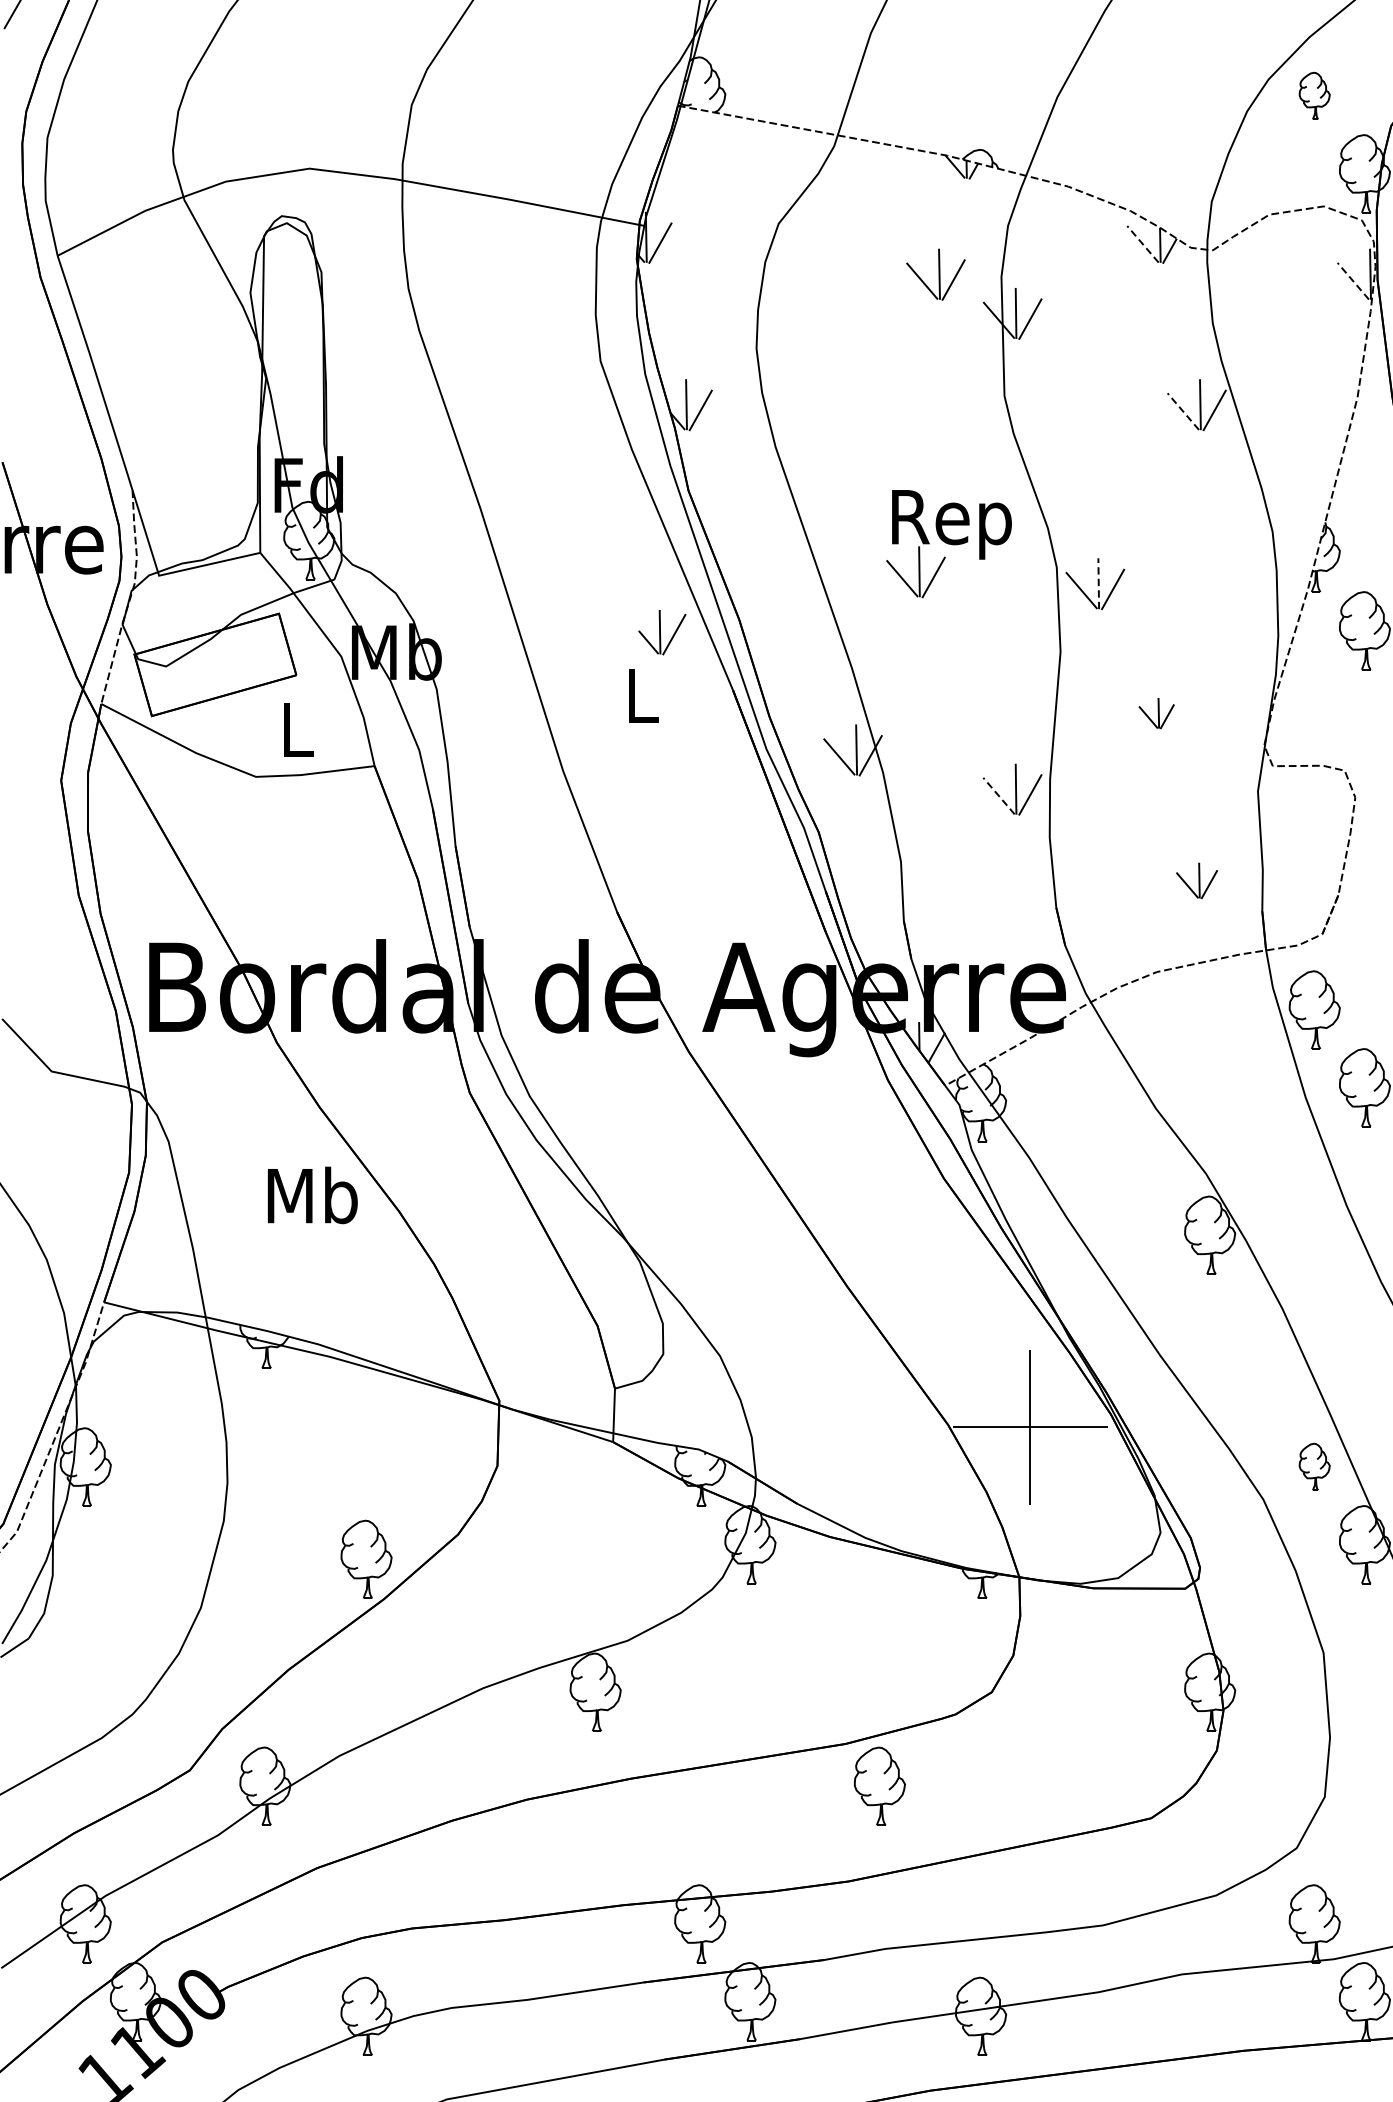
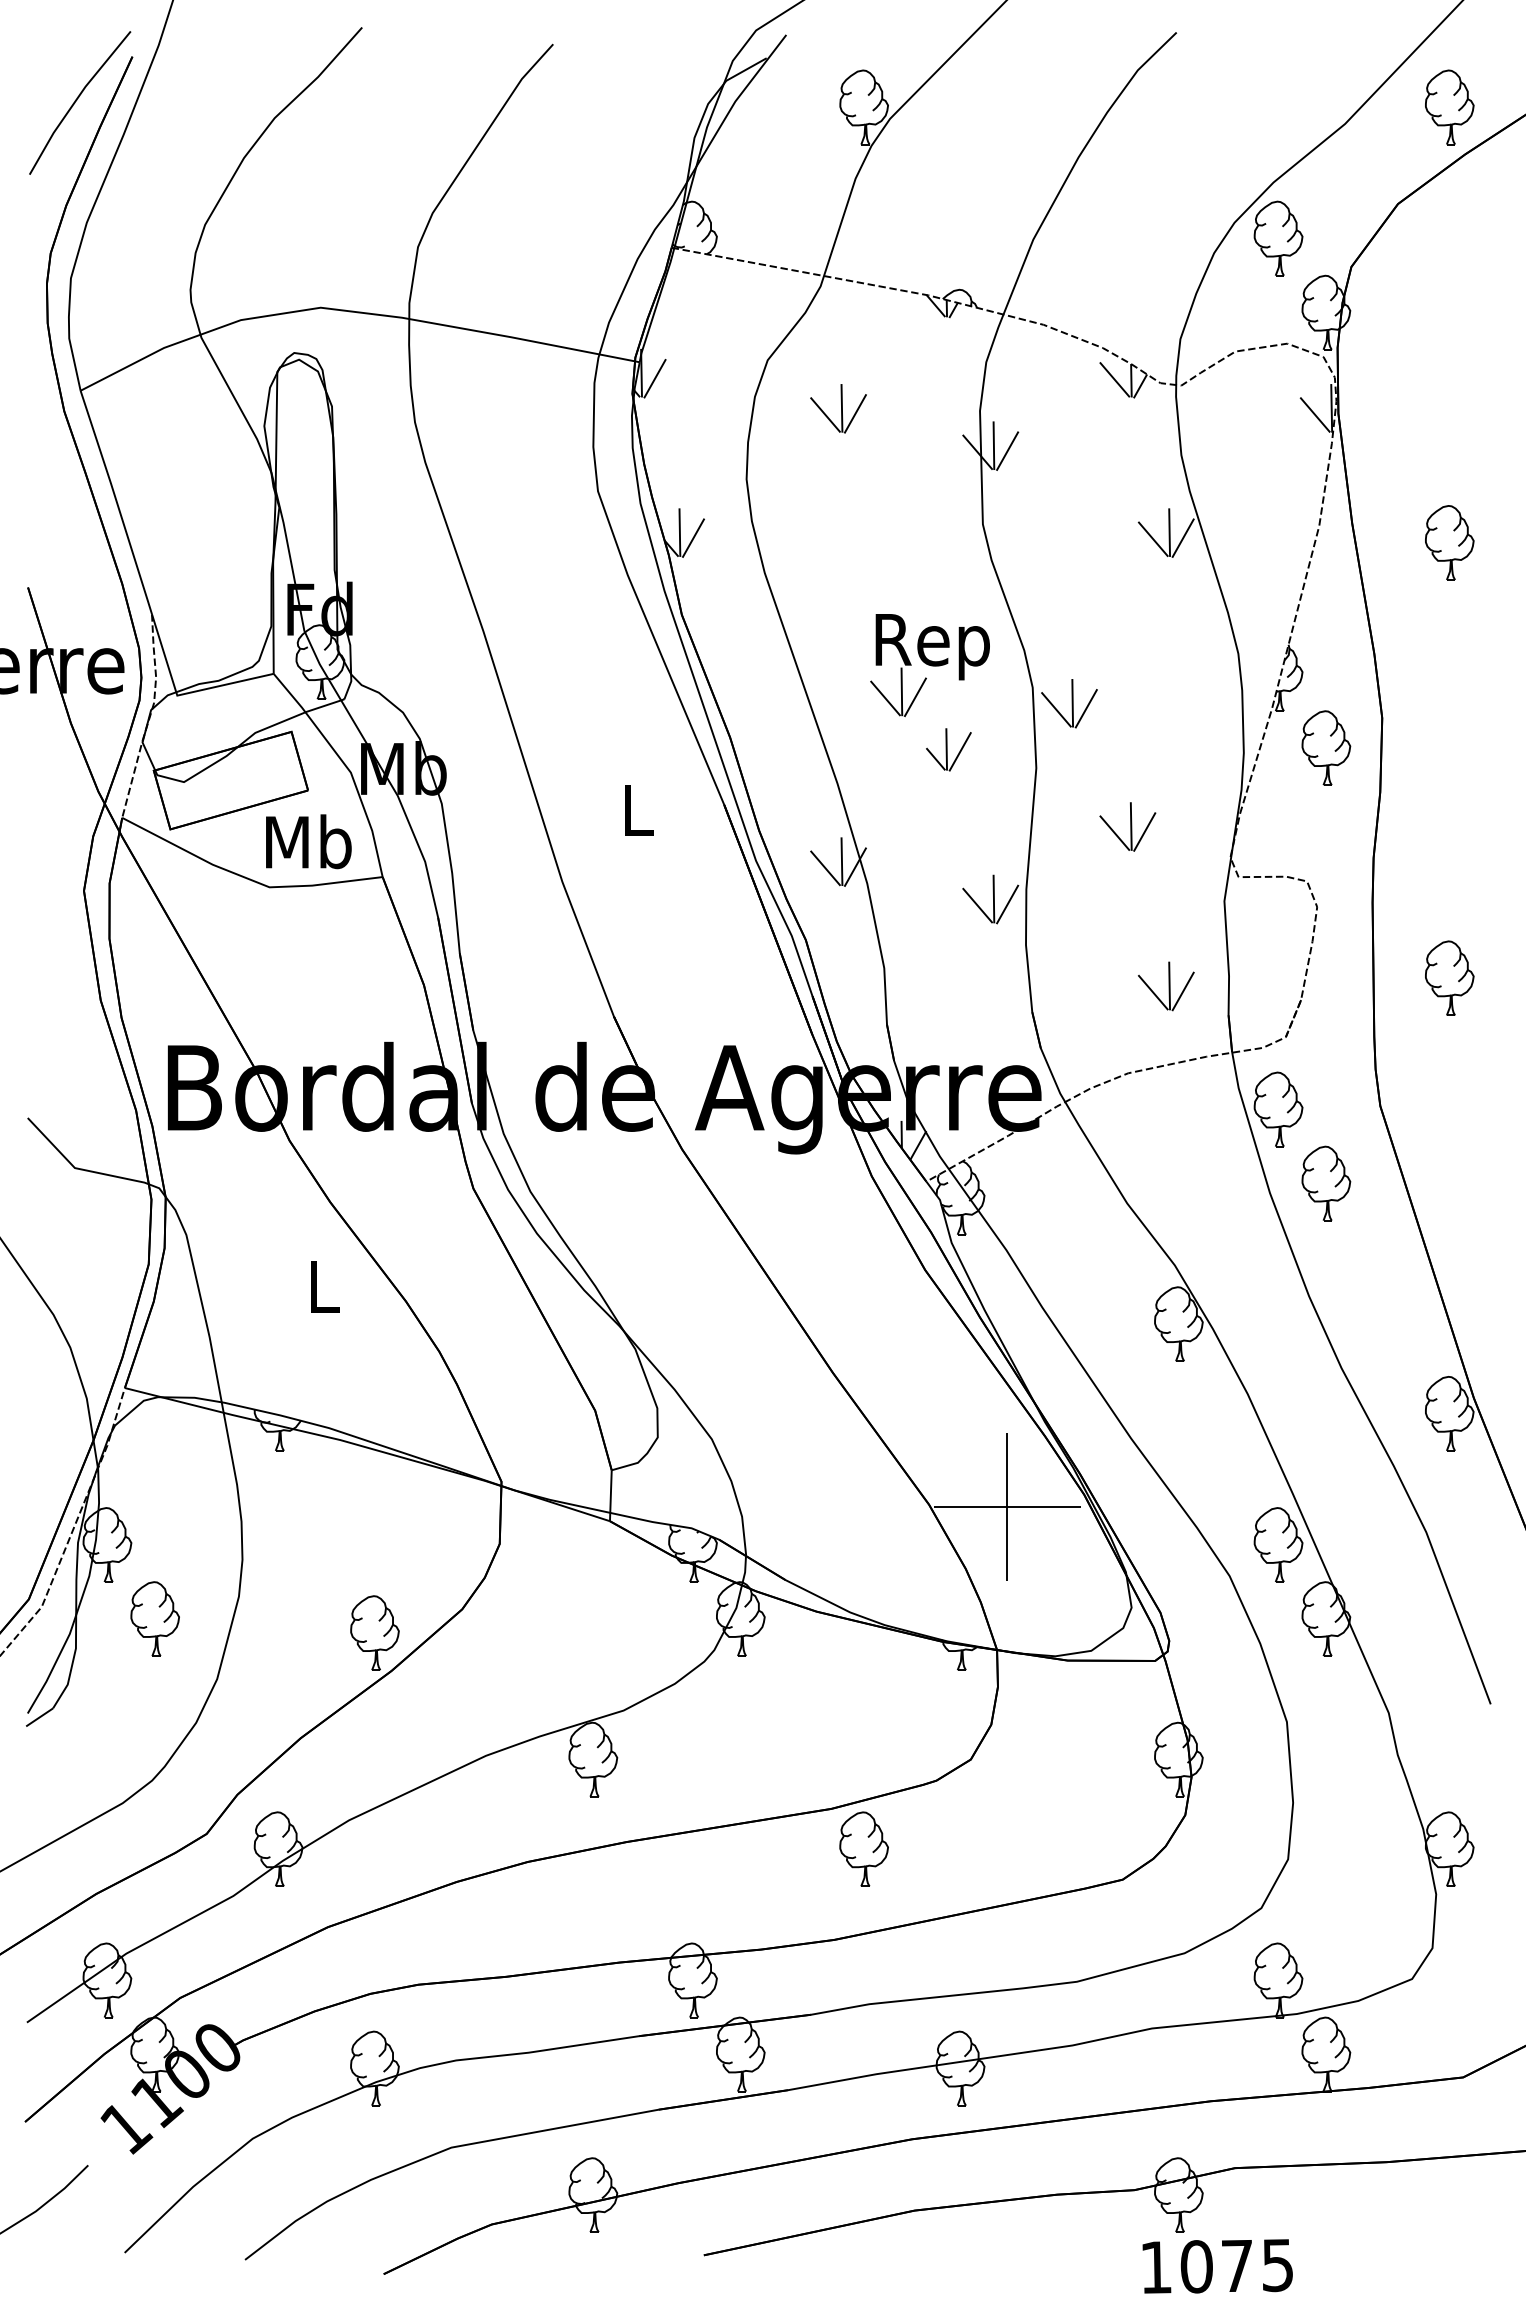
part: (1314, 96) -> (1278, 238), size x1.67
line: (1142, 243) -> (1114, 379), dashed -> solid
part: (935, 274) -> (838, 408), moved
line: (1353, 281) -> (1315, 415), dashed -> solid
line: (1183, 411) -> (1153, 539), dashed -> solid
line: (1098, 582) -> (1072, 702), dashed -> solid
part: (661, 632) -> (948, 749), moved
part: (1156, 713) -> (1127, 826), size x1.67
text: (296, 728) -> (308, 841), L -> Mb
line: (998, 795) -> (977, 905), dashed -> solid
part: (1197, 880) -> (1166, 986), size x1.43
text: (312, 1194) -> (323, 1285), Mb -> L
part: (1314, 1466) -> (1278, 1544), size x1.67
part: (135, 1544) -> (154, 1618), added

